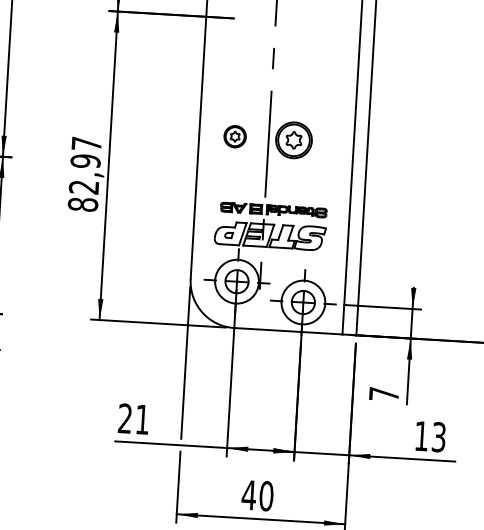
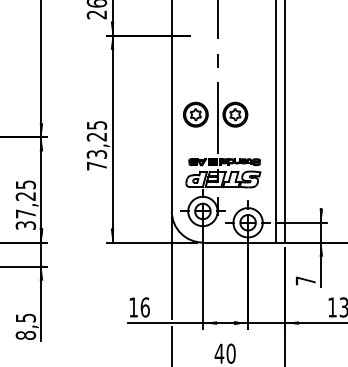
part: (234, 136) -> (195, 114), size x1.67
text: (84, 173) -> (96, 145), 82,97 -> 73,25
text: (133, 419) -> (139, 307), 21 -> 16

